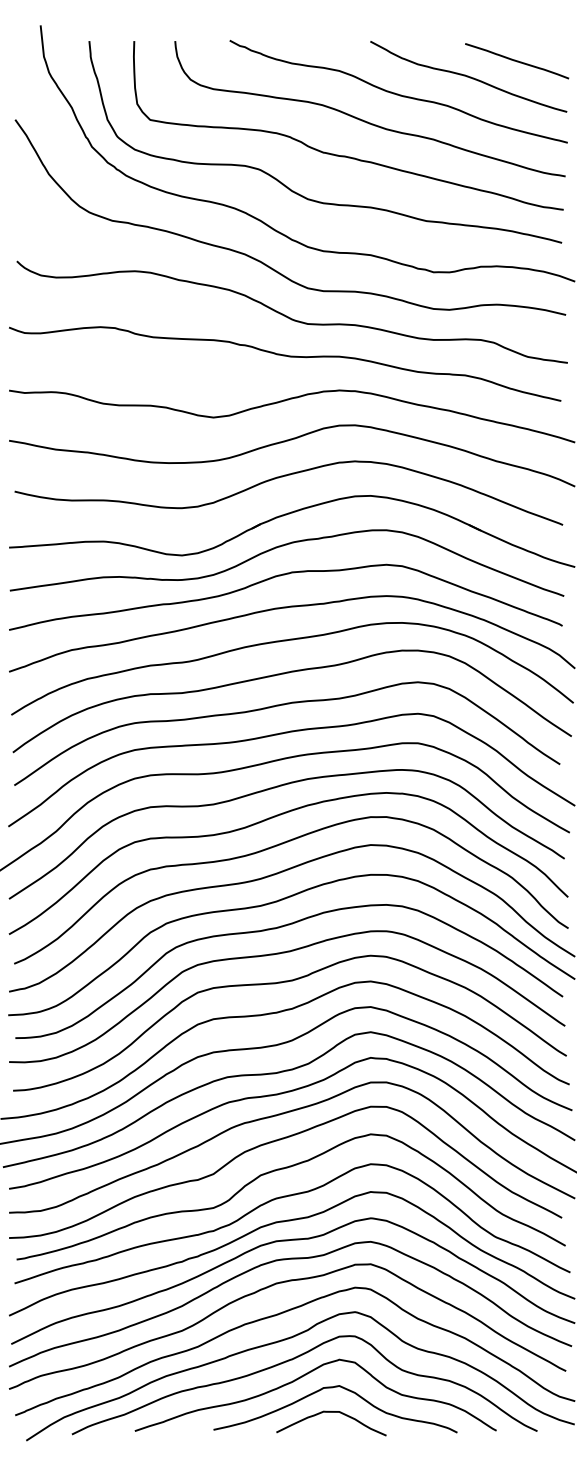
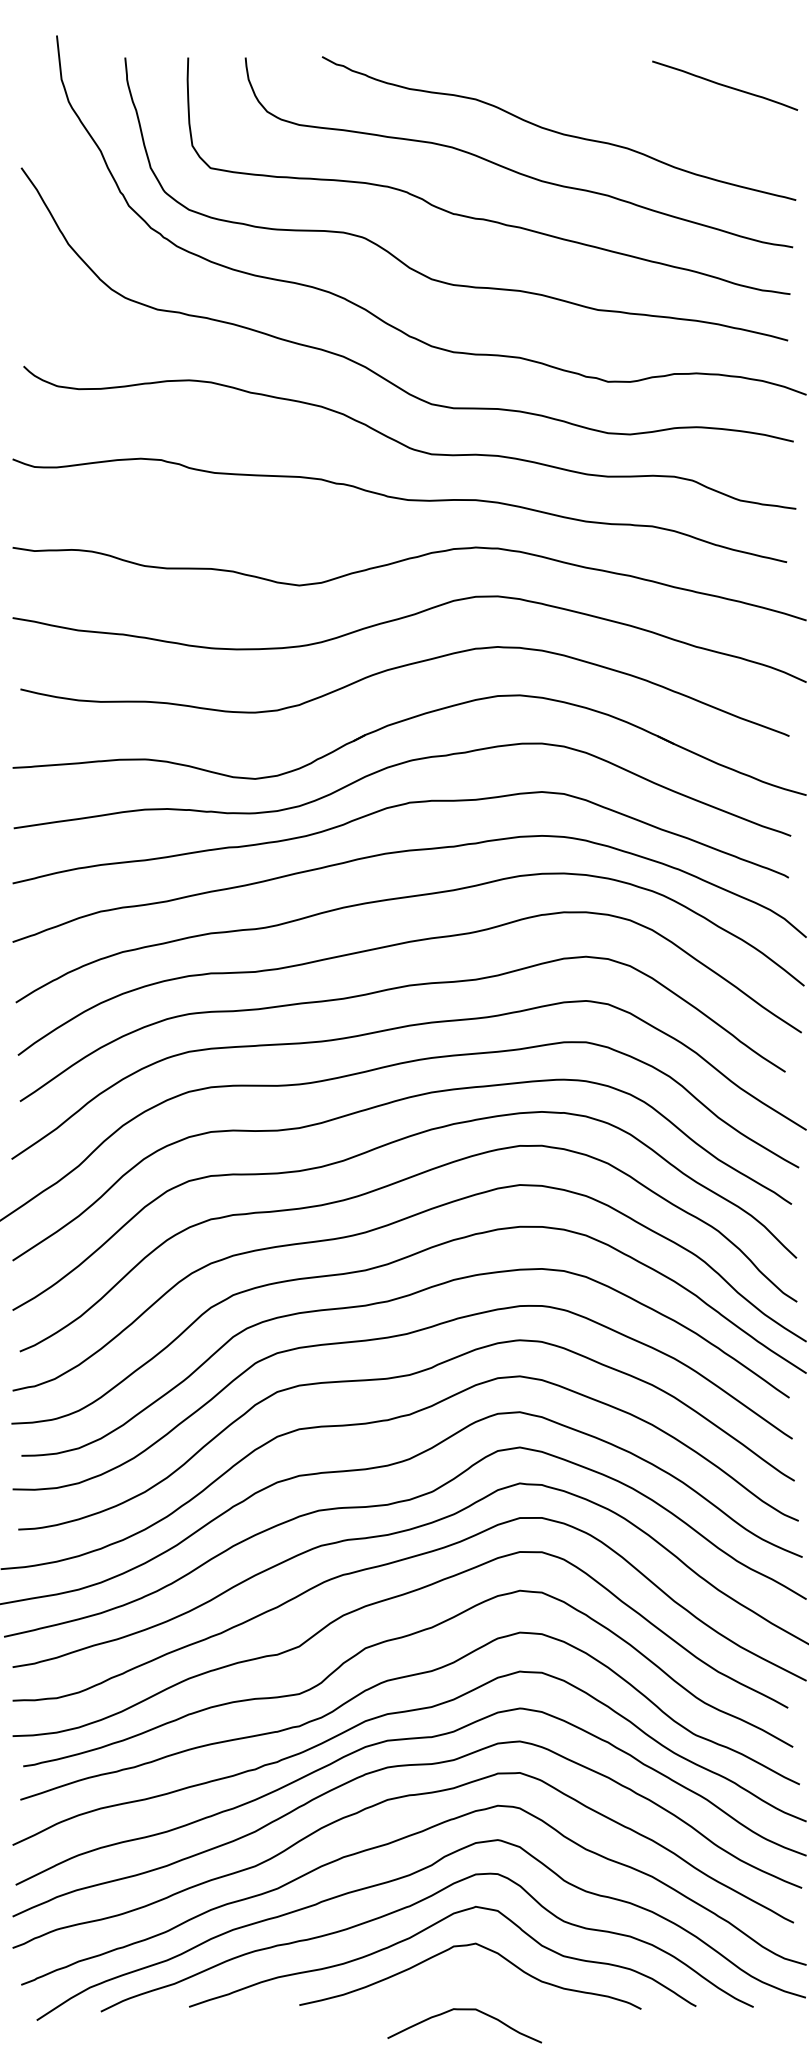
curve: (468, 76) -> (656, 107), removed
curve: (331, 1412) -> (464, 2010), moved

